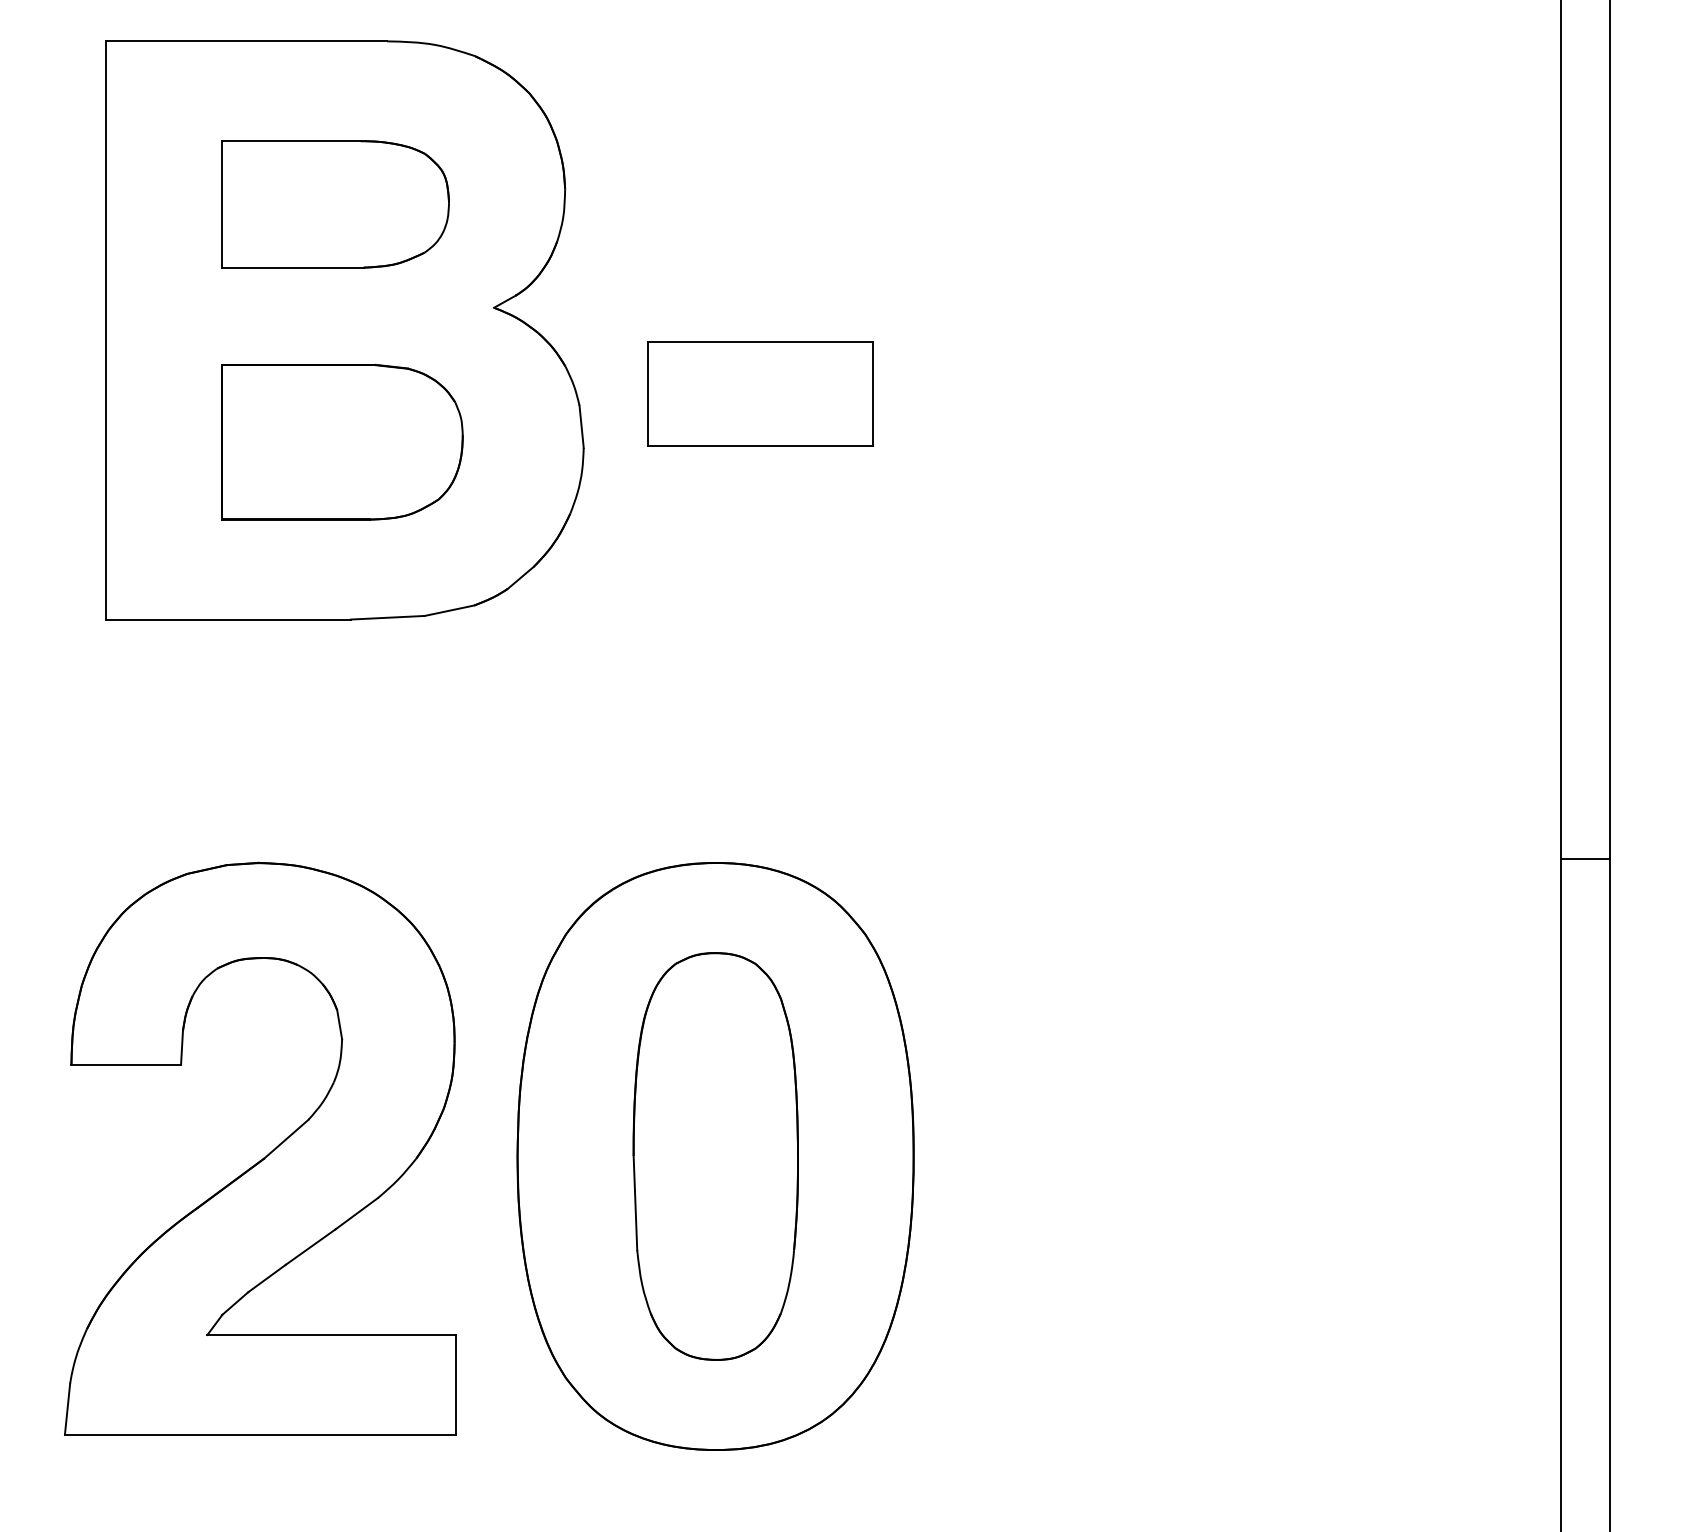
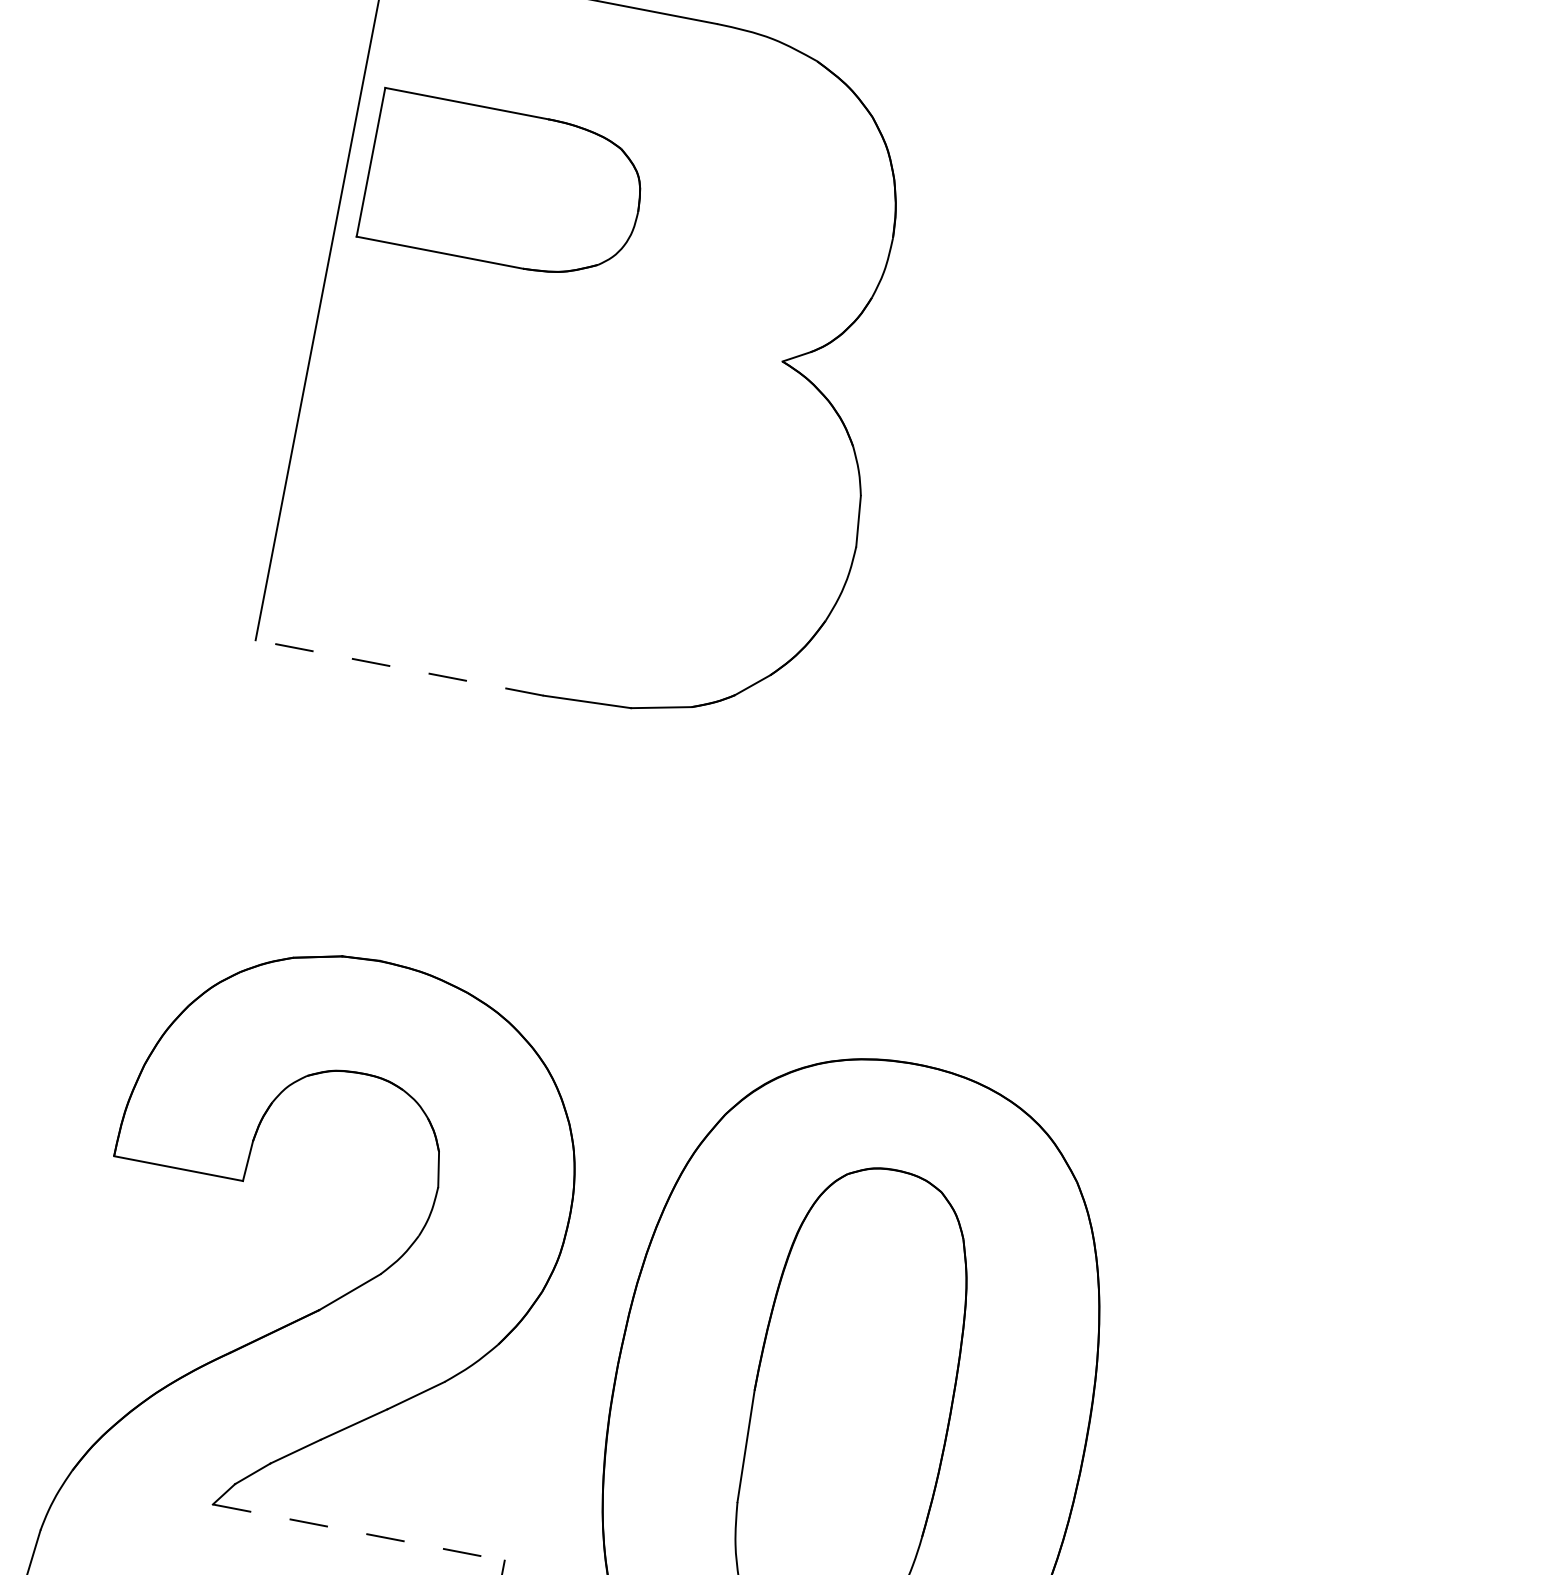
part: (335, 204) -> (504, 188), moved
part: (760, 393) -> (1076, 522), removed
part: (342, 441) -> (574, 484), removed
line: (227, 619) -> (398, 667), solid -> dashed
line: (332, 1335) -> (359, 1533), solid -> dashed

